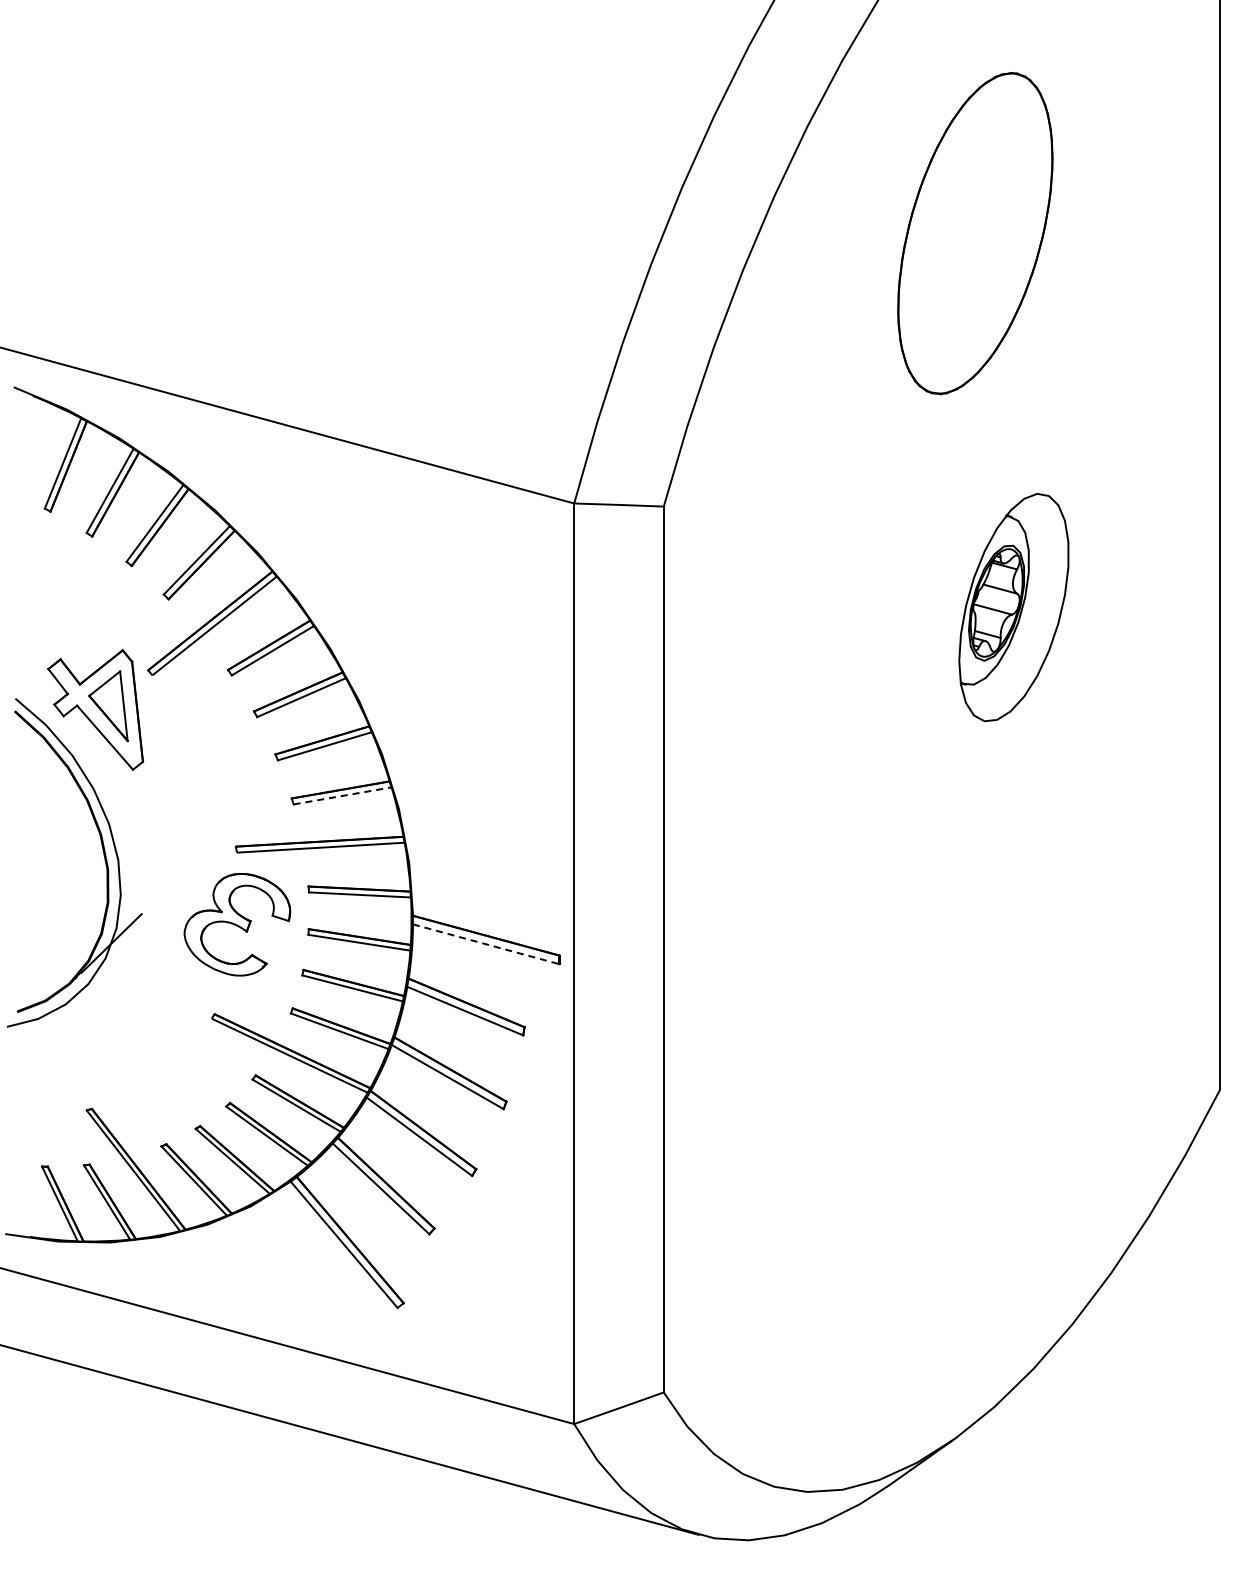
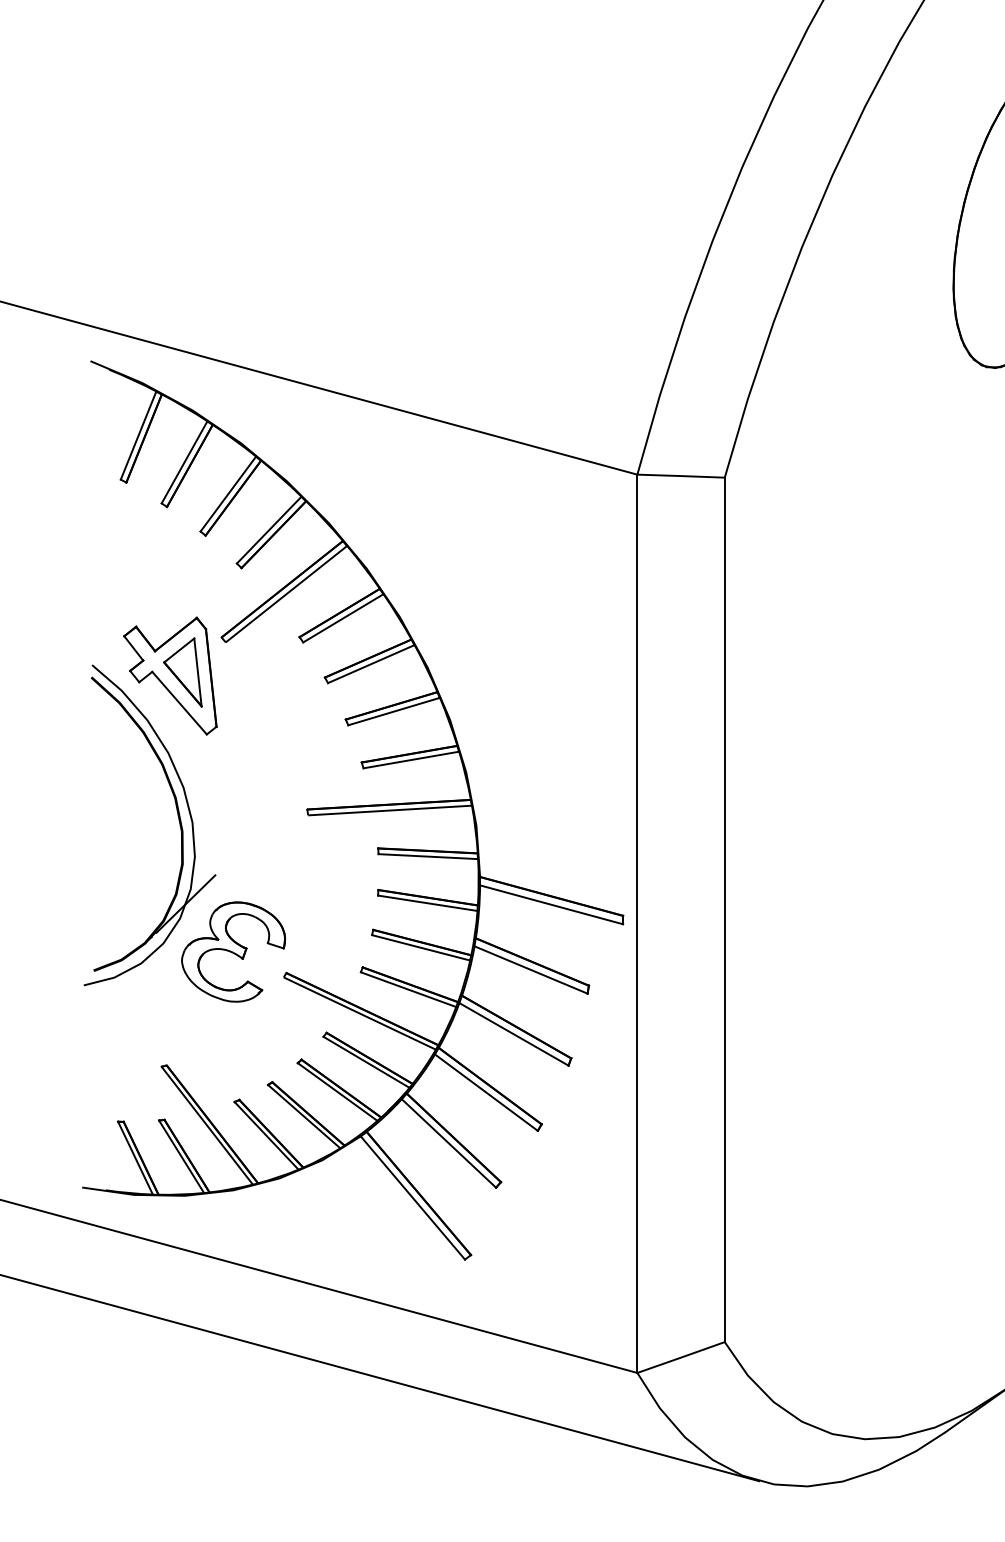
line: (342, 795) -> (411, 759), dashed -> solid
part: (237, 924) -> (233, 951), moved
line: (486, 944) -> (551, 904), dashed -> solid

